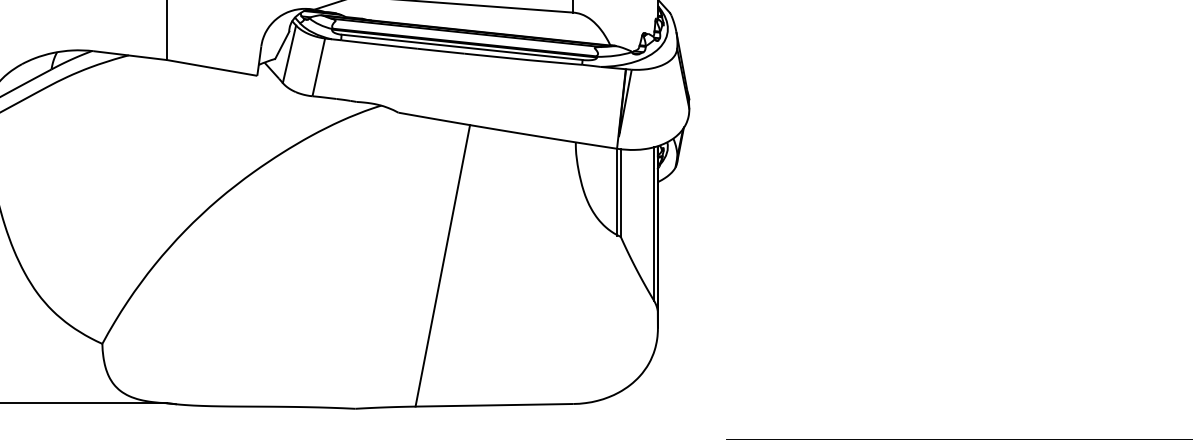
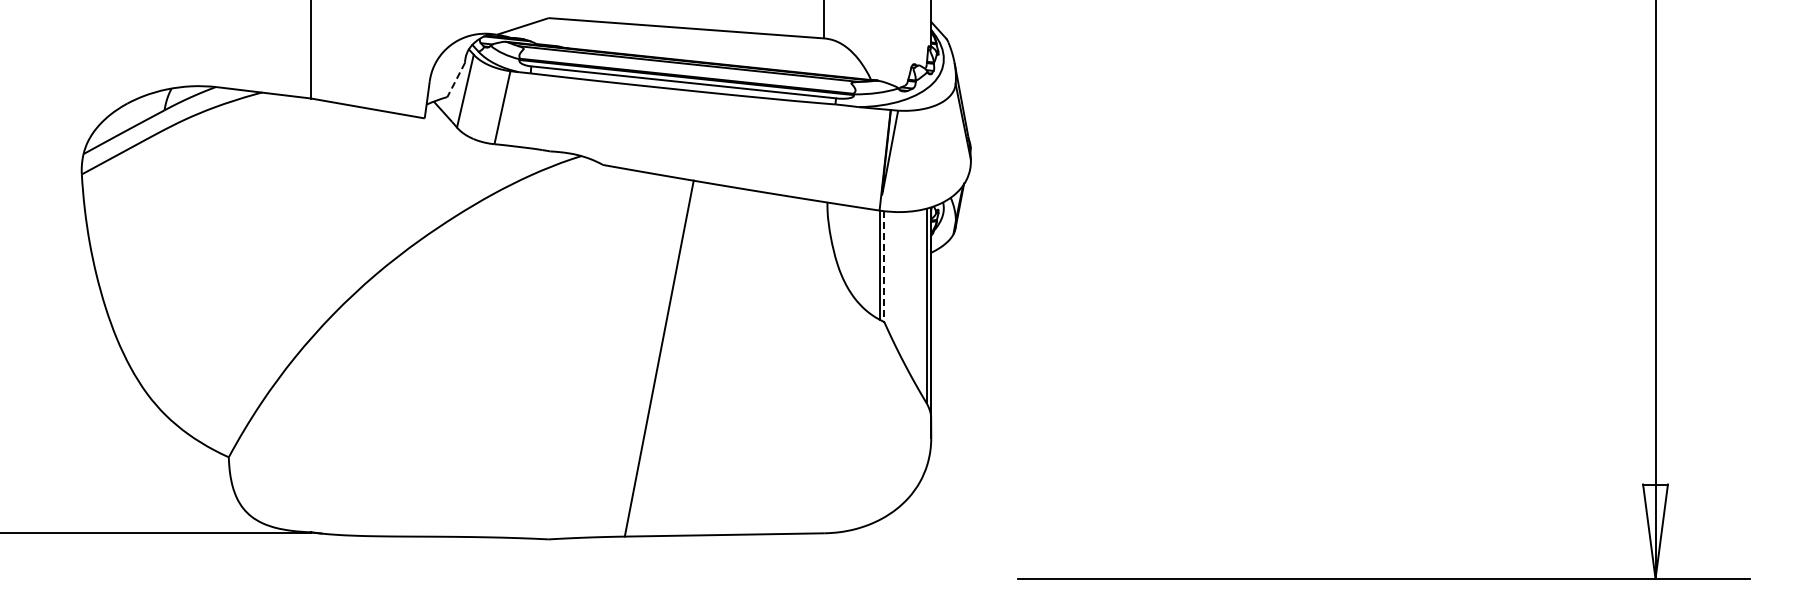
line: (282, 45) -> (456, 80), solid -> dashed
line: (620, 192) -> (884, 266), solid -> dashed

